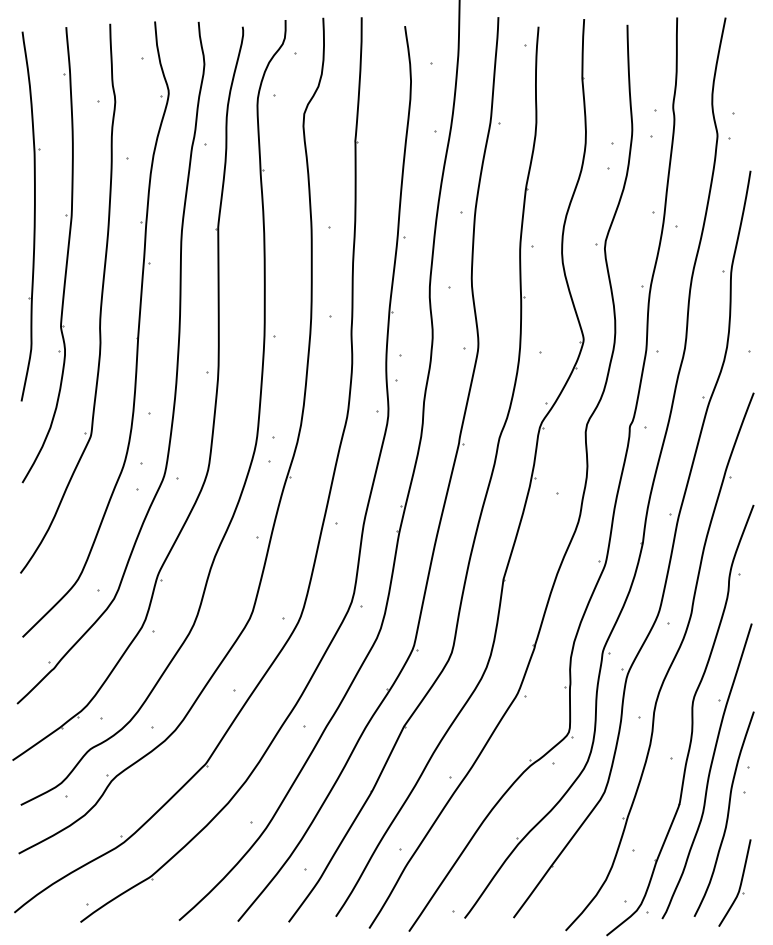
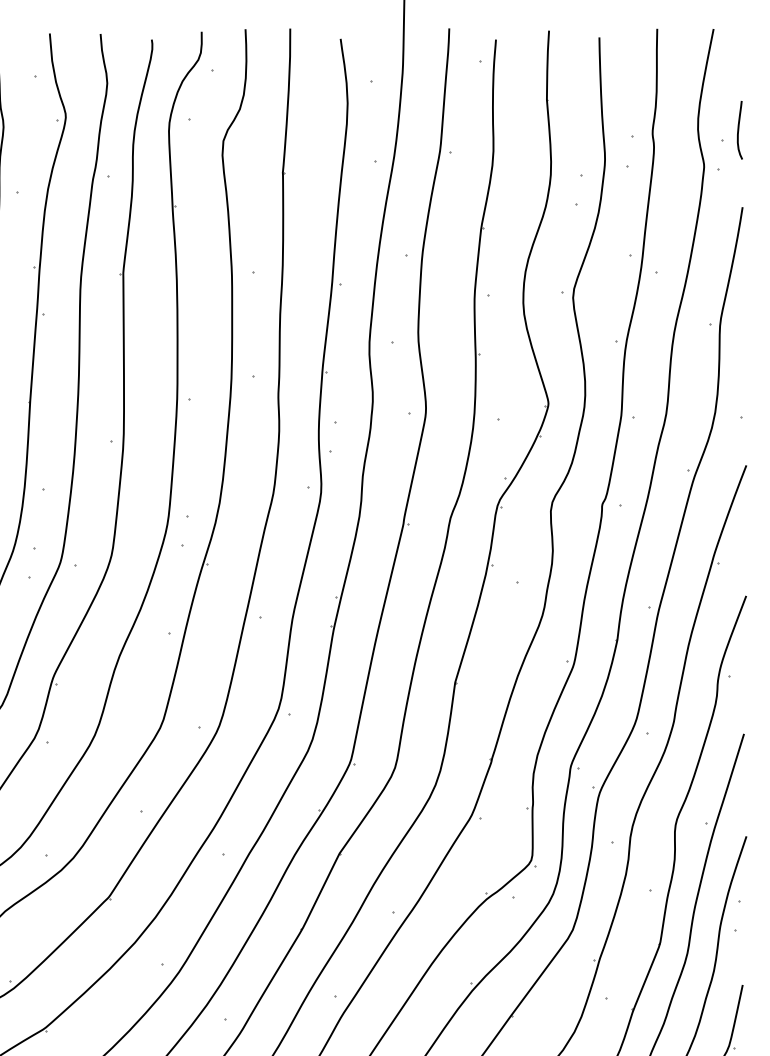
curve: (747, 104) -> (739, 130), added

